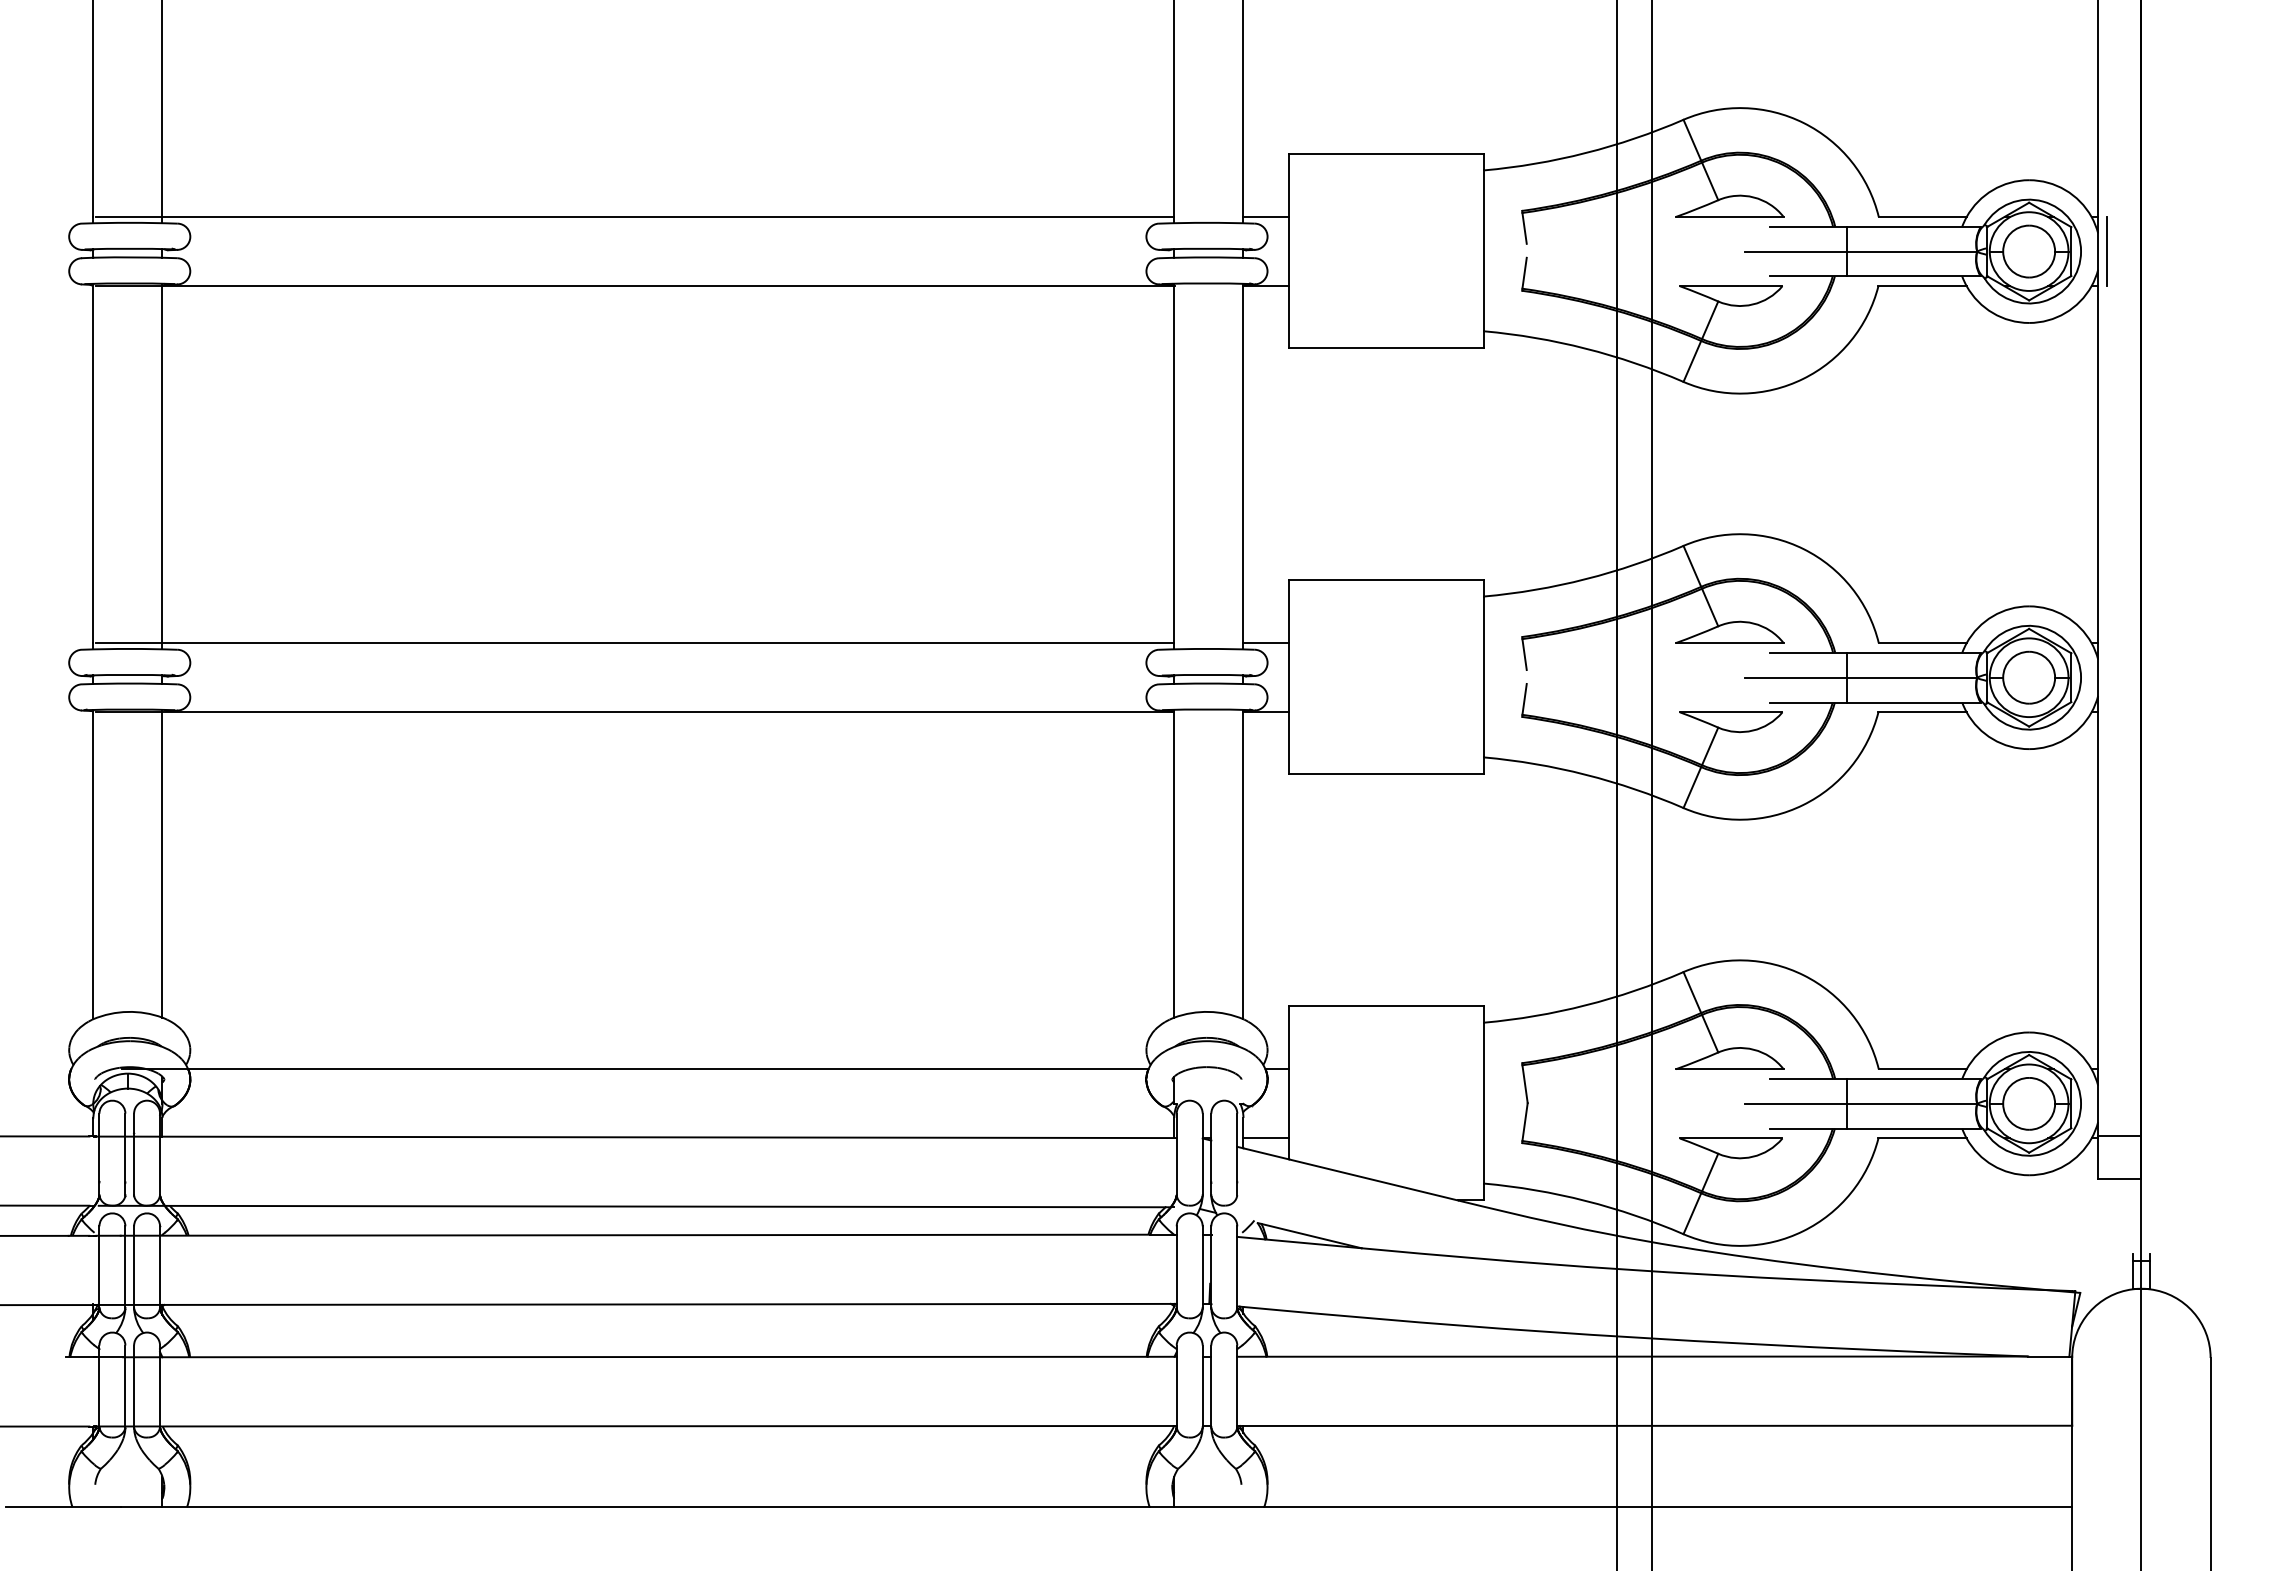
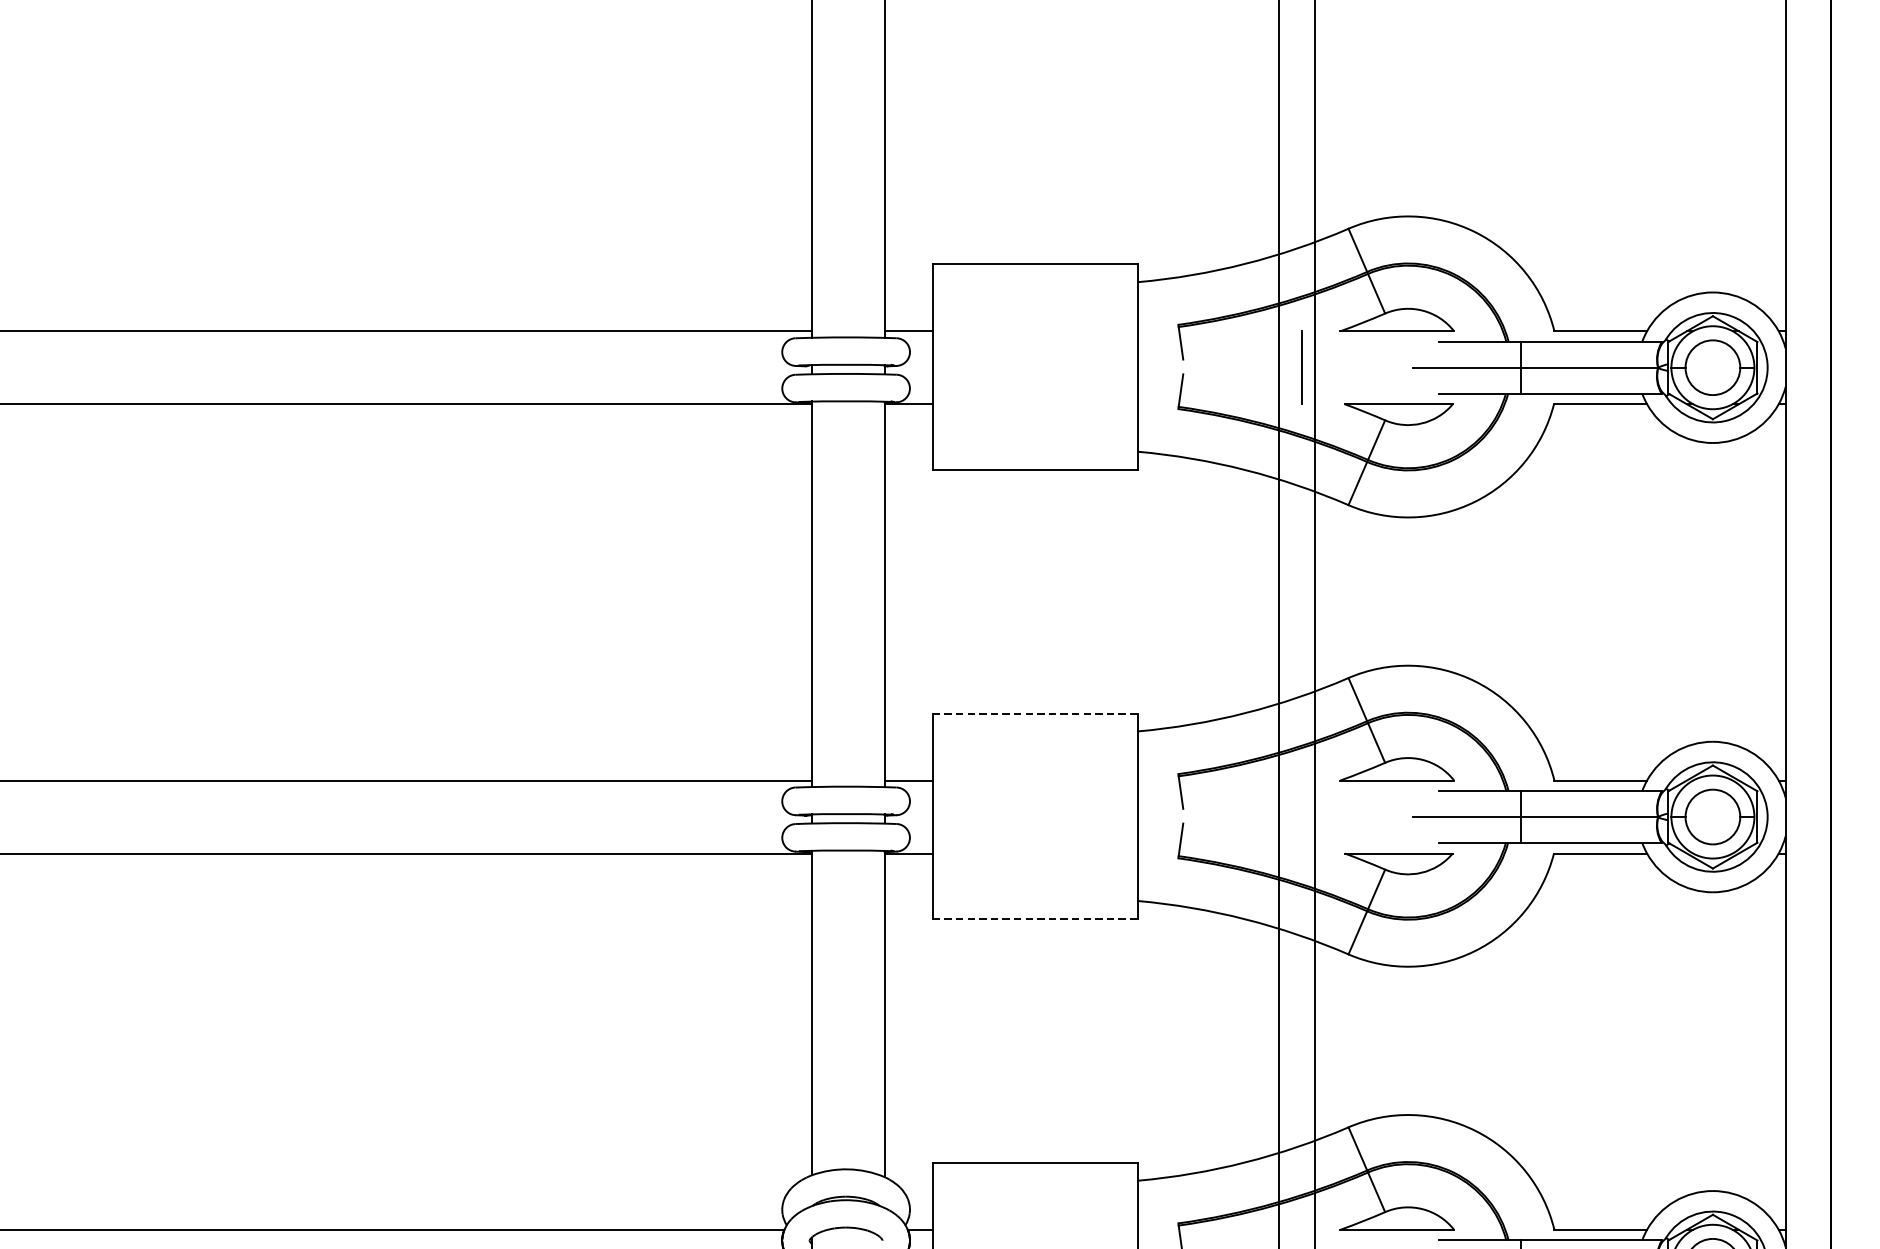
line: (2106, 251) -> (1302, 367), moved
line: (1387, 579) -> (1036, 713), solid -> dashed
line: (1387, 774) -> (1036, 919), solid -> dashed

